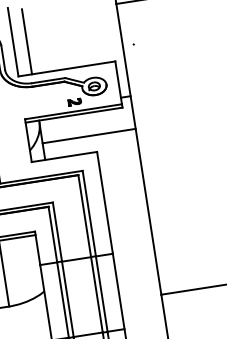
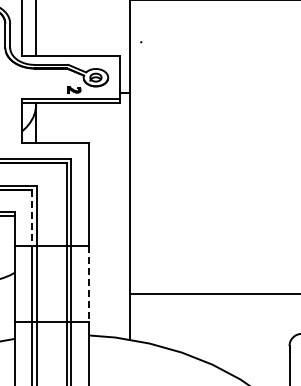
line: (89, 135) -> (83, 125), removed
line: (53, 235) -> (32, 218), solid -> dashed
line: (118, 290) -> (88, 283), solid -> dashed

